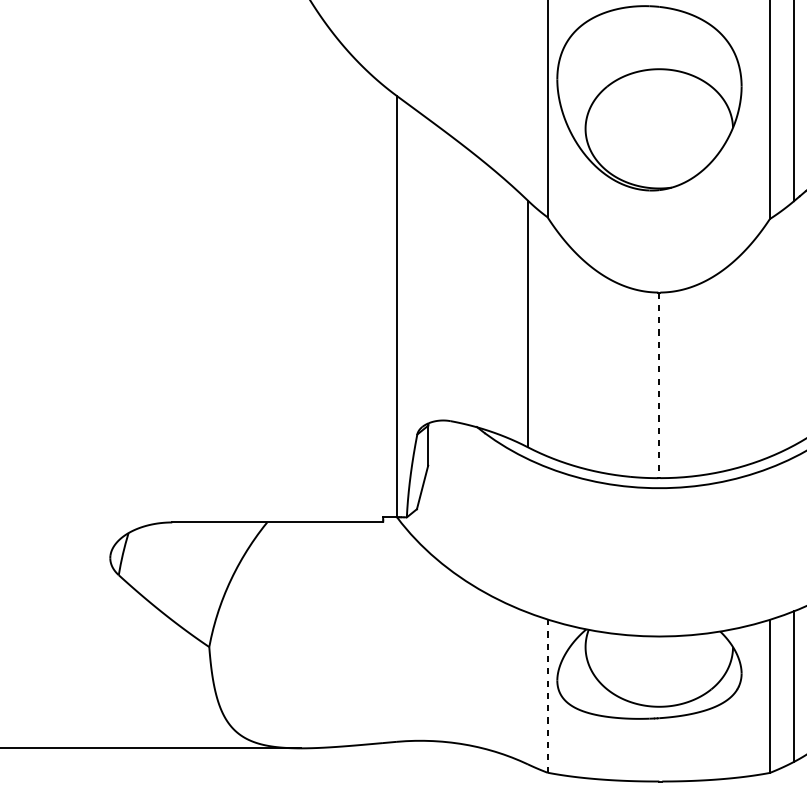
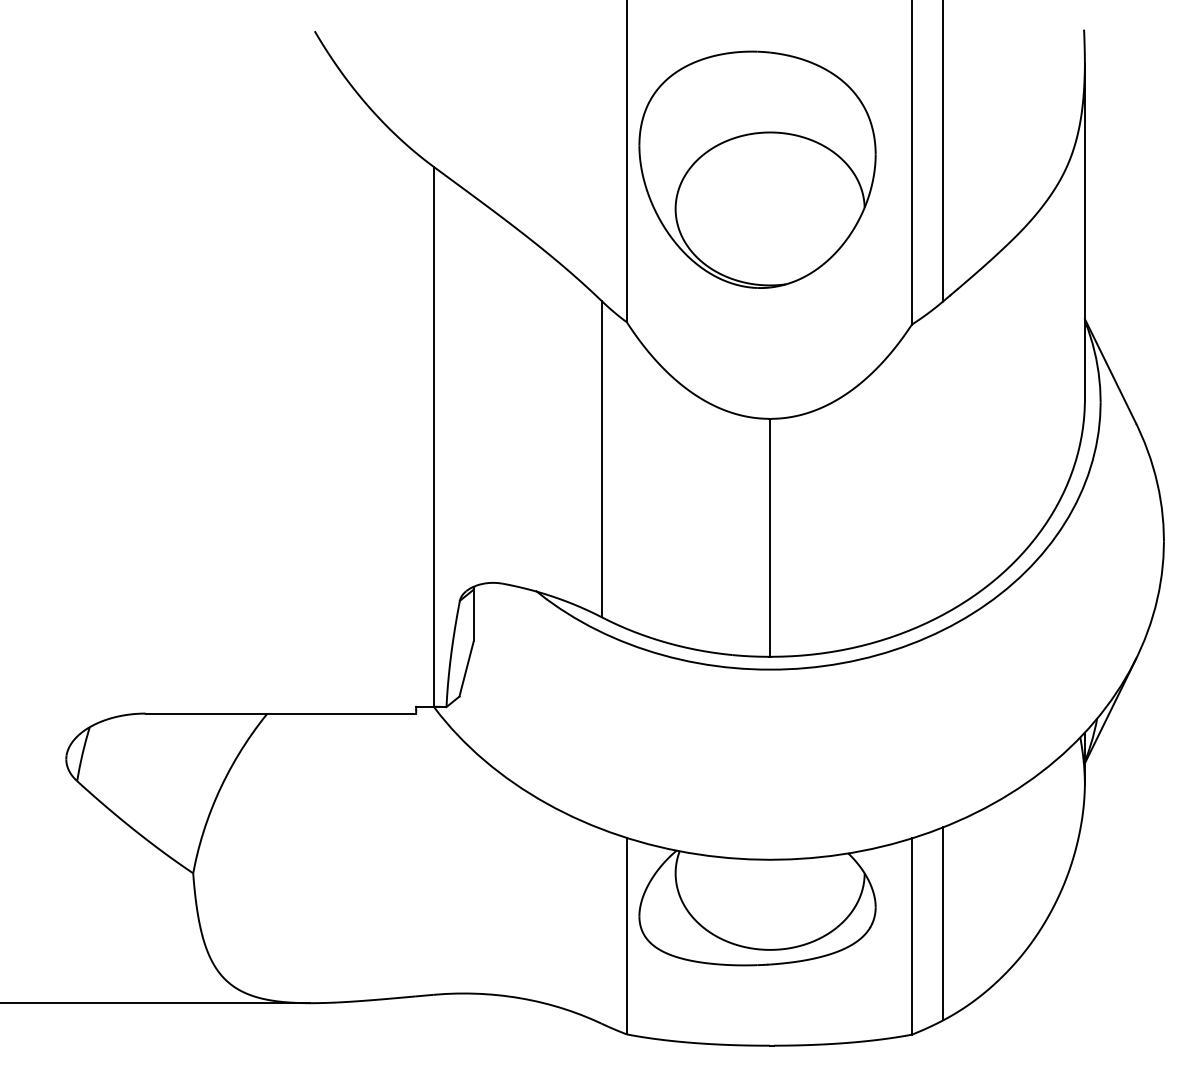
line: (659, 385) -> (770, 537), dashed -> solid
line: (547, 695) -> (626, 935), dashed -> solid

